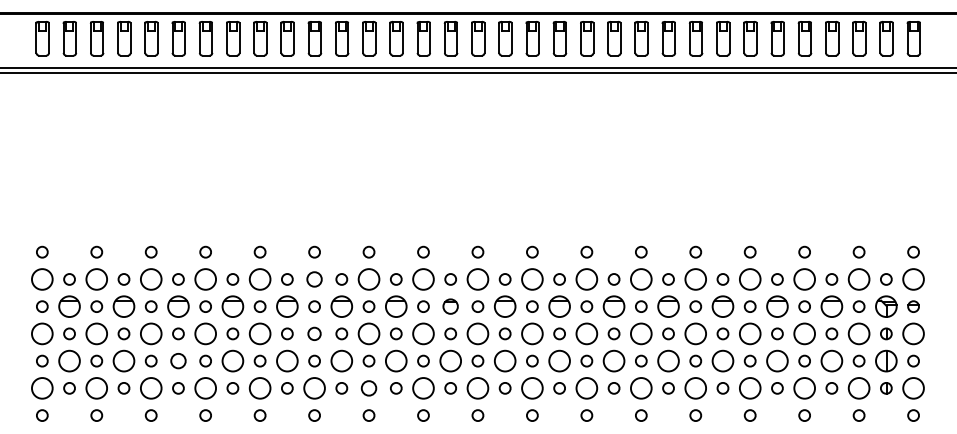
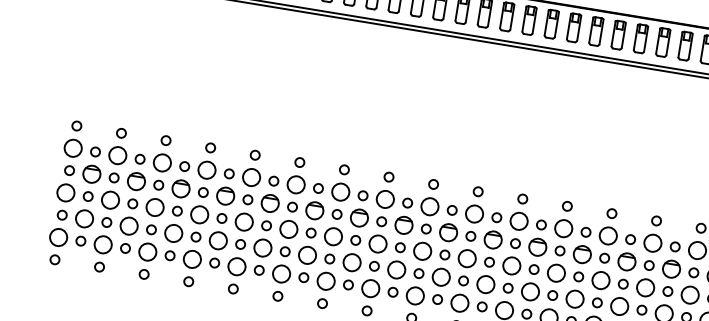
circle: (314, 279) -> (296, 184), size x1.43
part: (450, 306) -> (403, 225), size x1.43
circle: (314, 333) -> (288, 229), size x1.67
circle: (178, 360) -> (173, 232), size x1.43
circle: (368, 388) -> (325, 281), size x1.43

